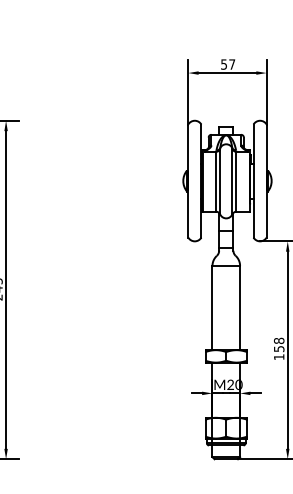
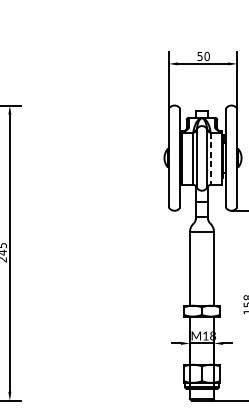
text: (232, 64) -> (207, 56), 57 -> 50
line: (236, 182) -> (210, 159), solid -> dashed
text: (234, 384) -> (209, 335), M20 -> M18

